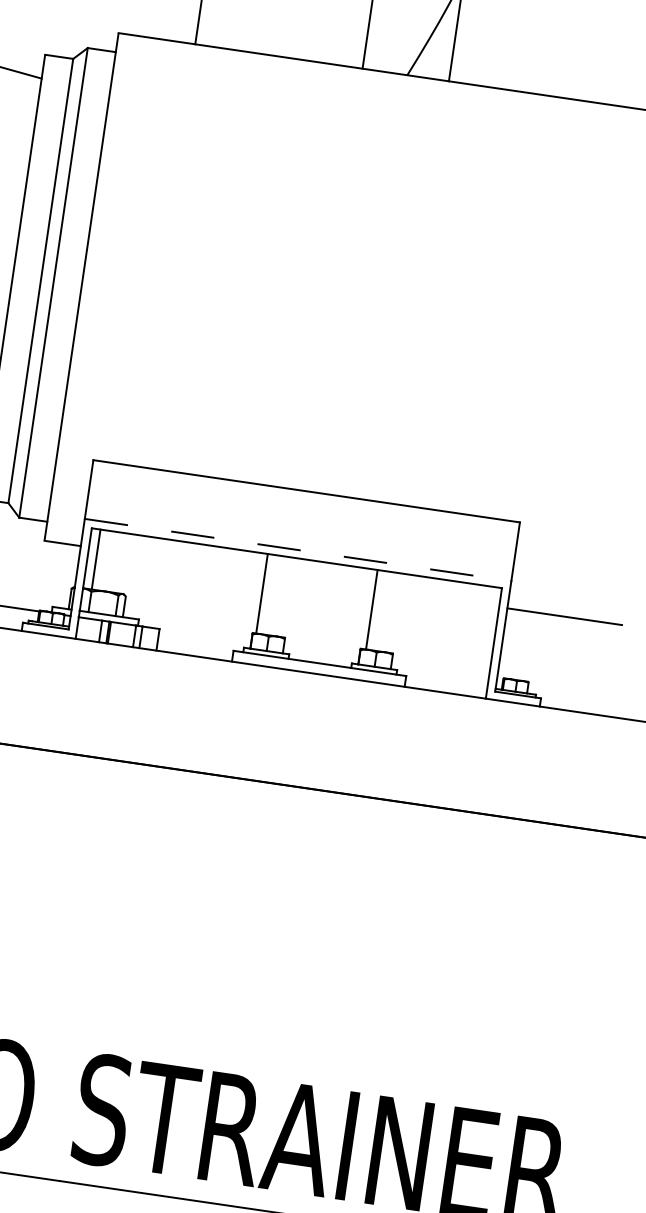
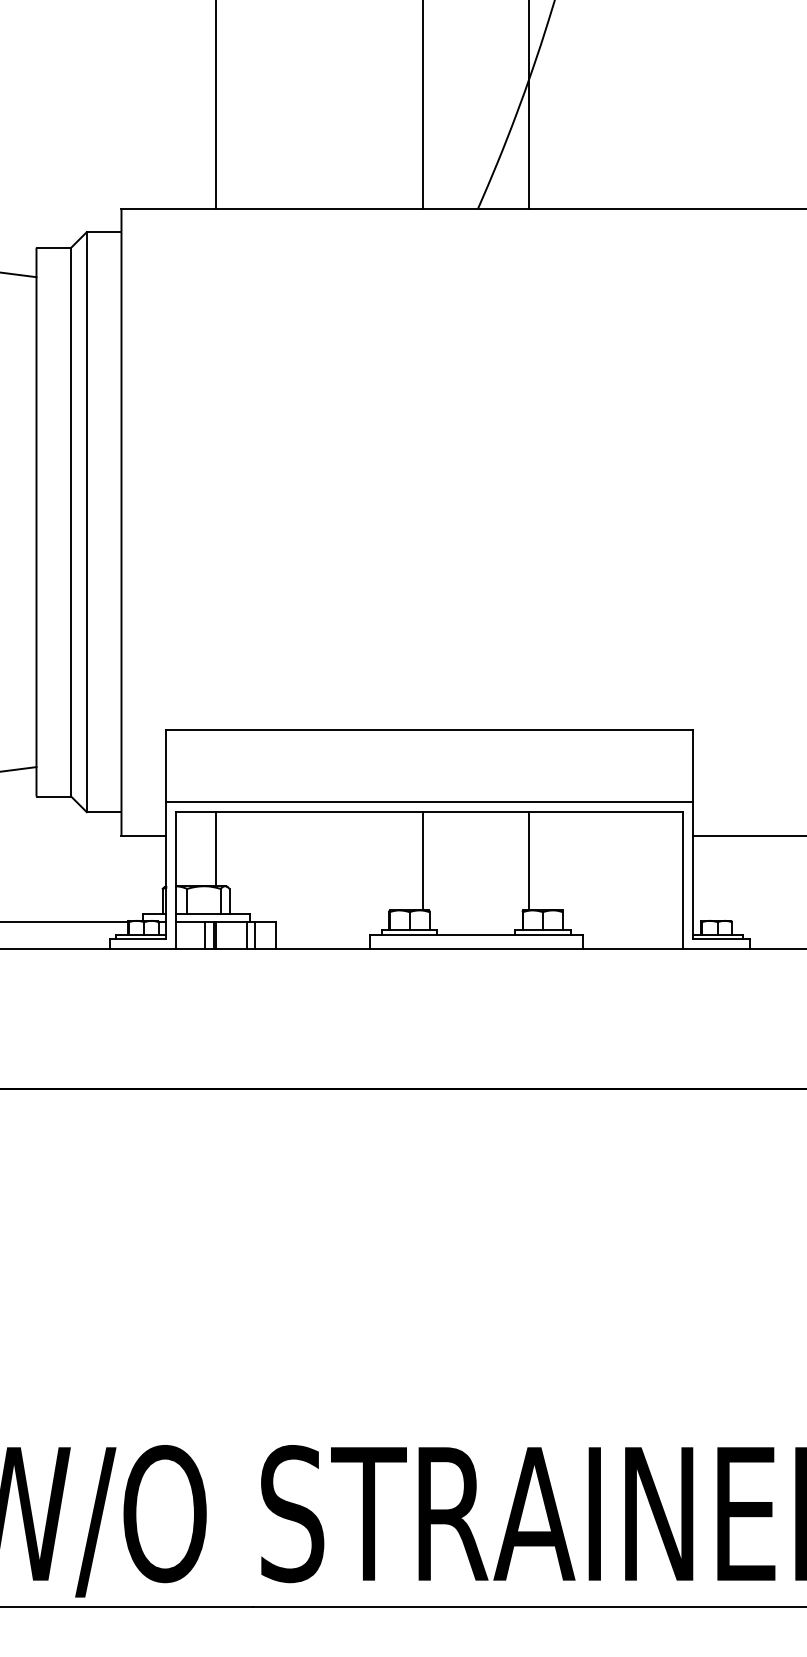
line: (298, 550) -> (430, 802), dashed -> solid
line: (96, 559) -> (216, 849), moved
line: (261, 593) -> (422, 861), moved

